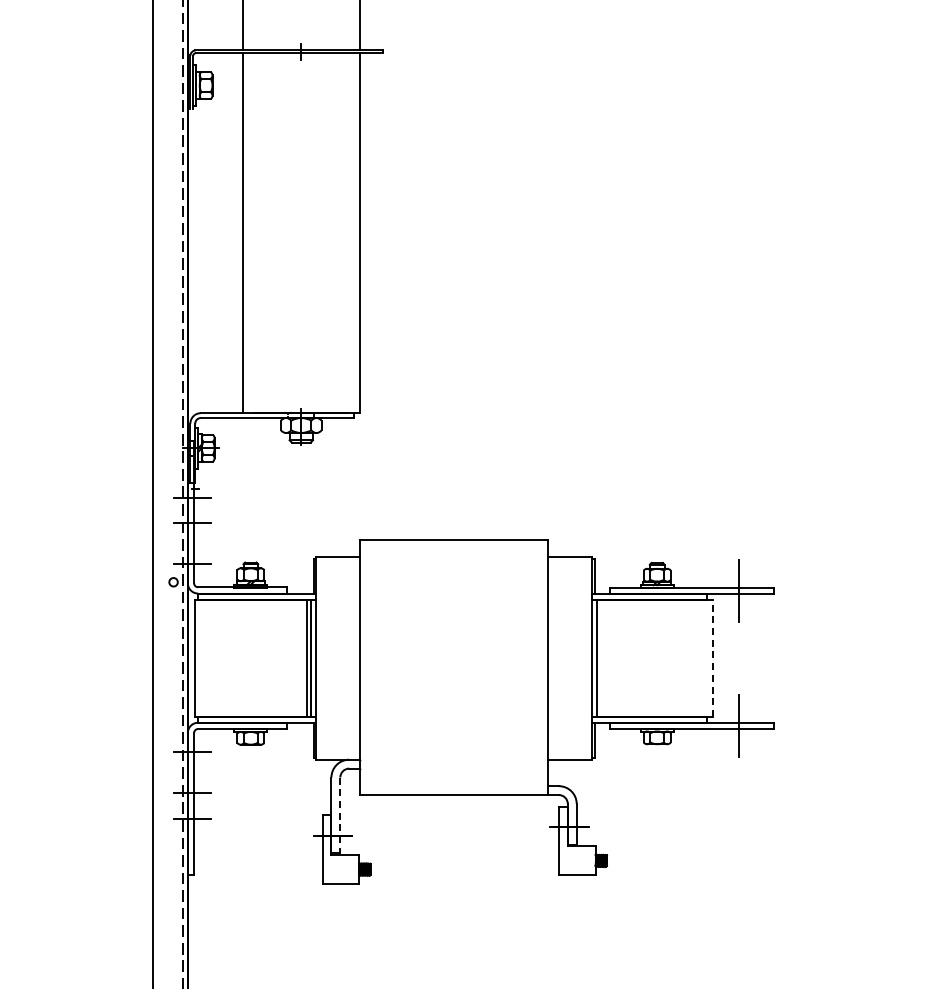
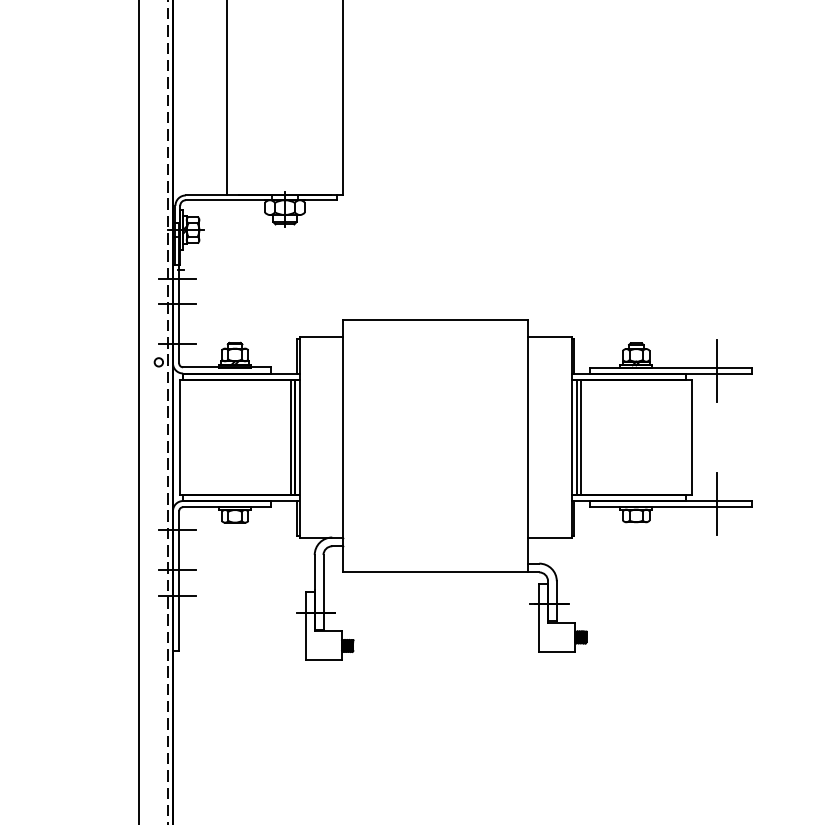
line: (601, 657) -> (581, 436), added
line: (713, 658) -> (691, 437), dashed -> solid
line: (340, 815) -> (323, 592), dashed -> solid

